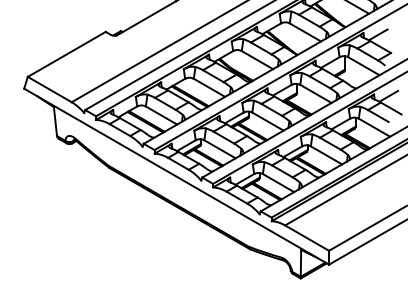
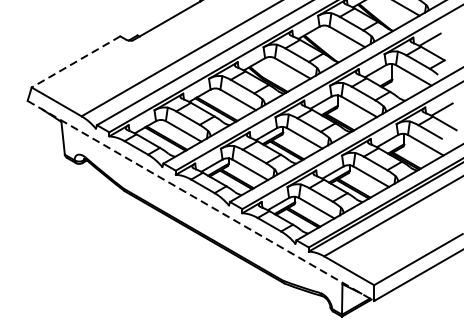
line: (66, 54) -> (75, 62), solid -> dashed
line: (176, 176) -> (200, 200), solid -> dashed

